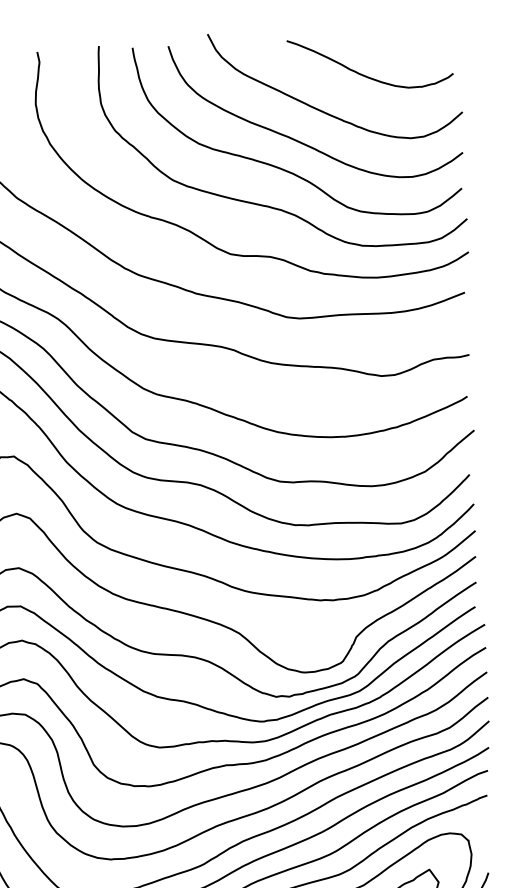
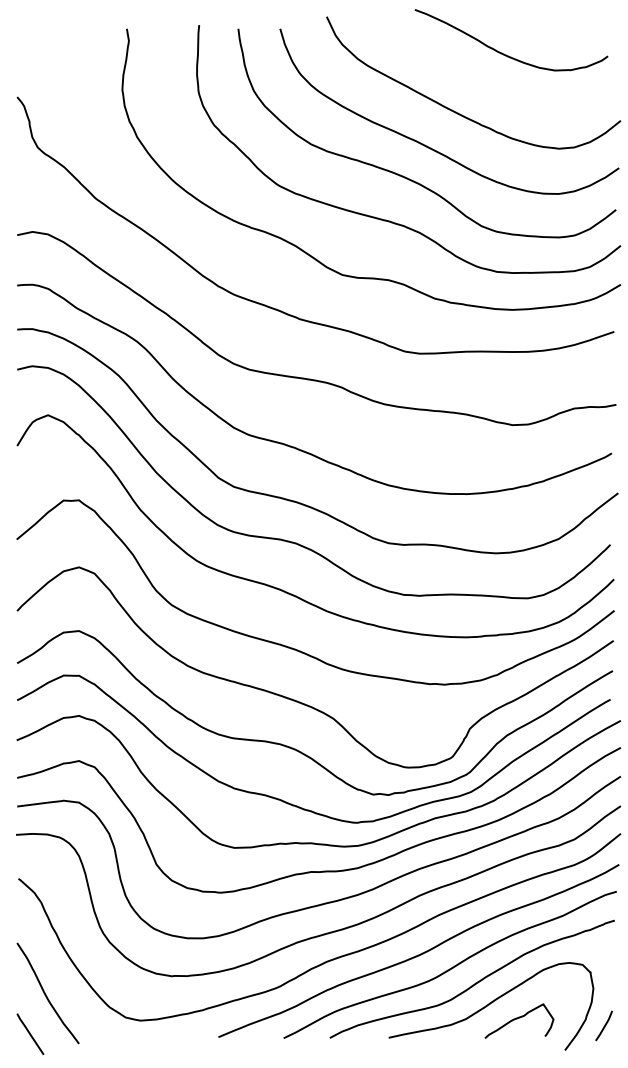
curve: (364, 75) -> (504, 53), moved

